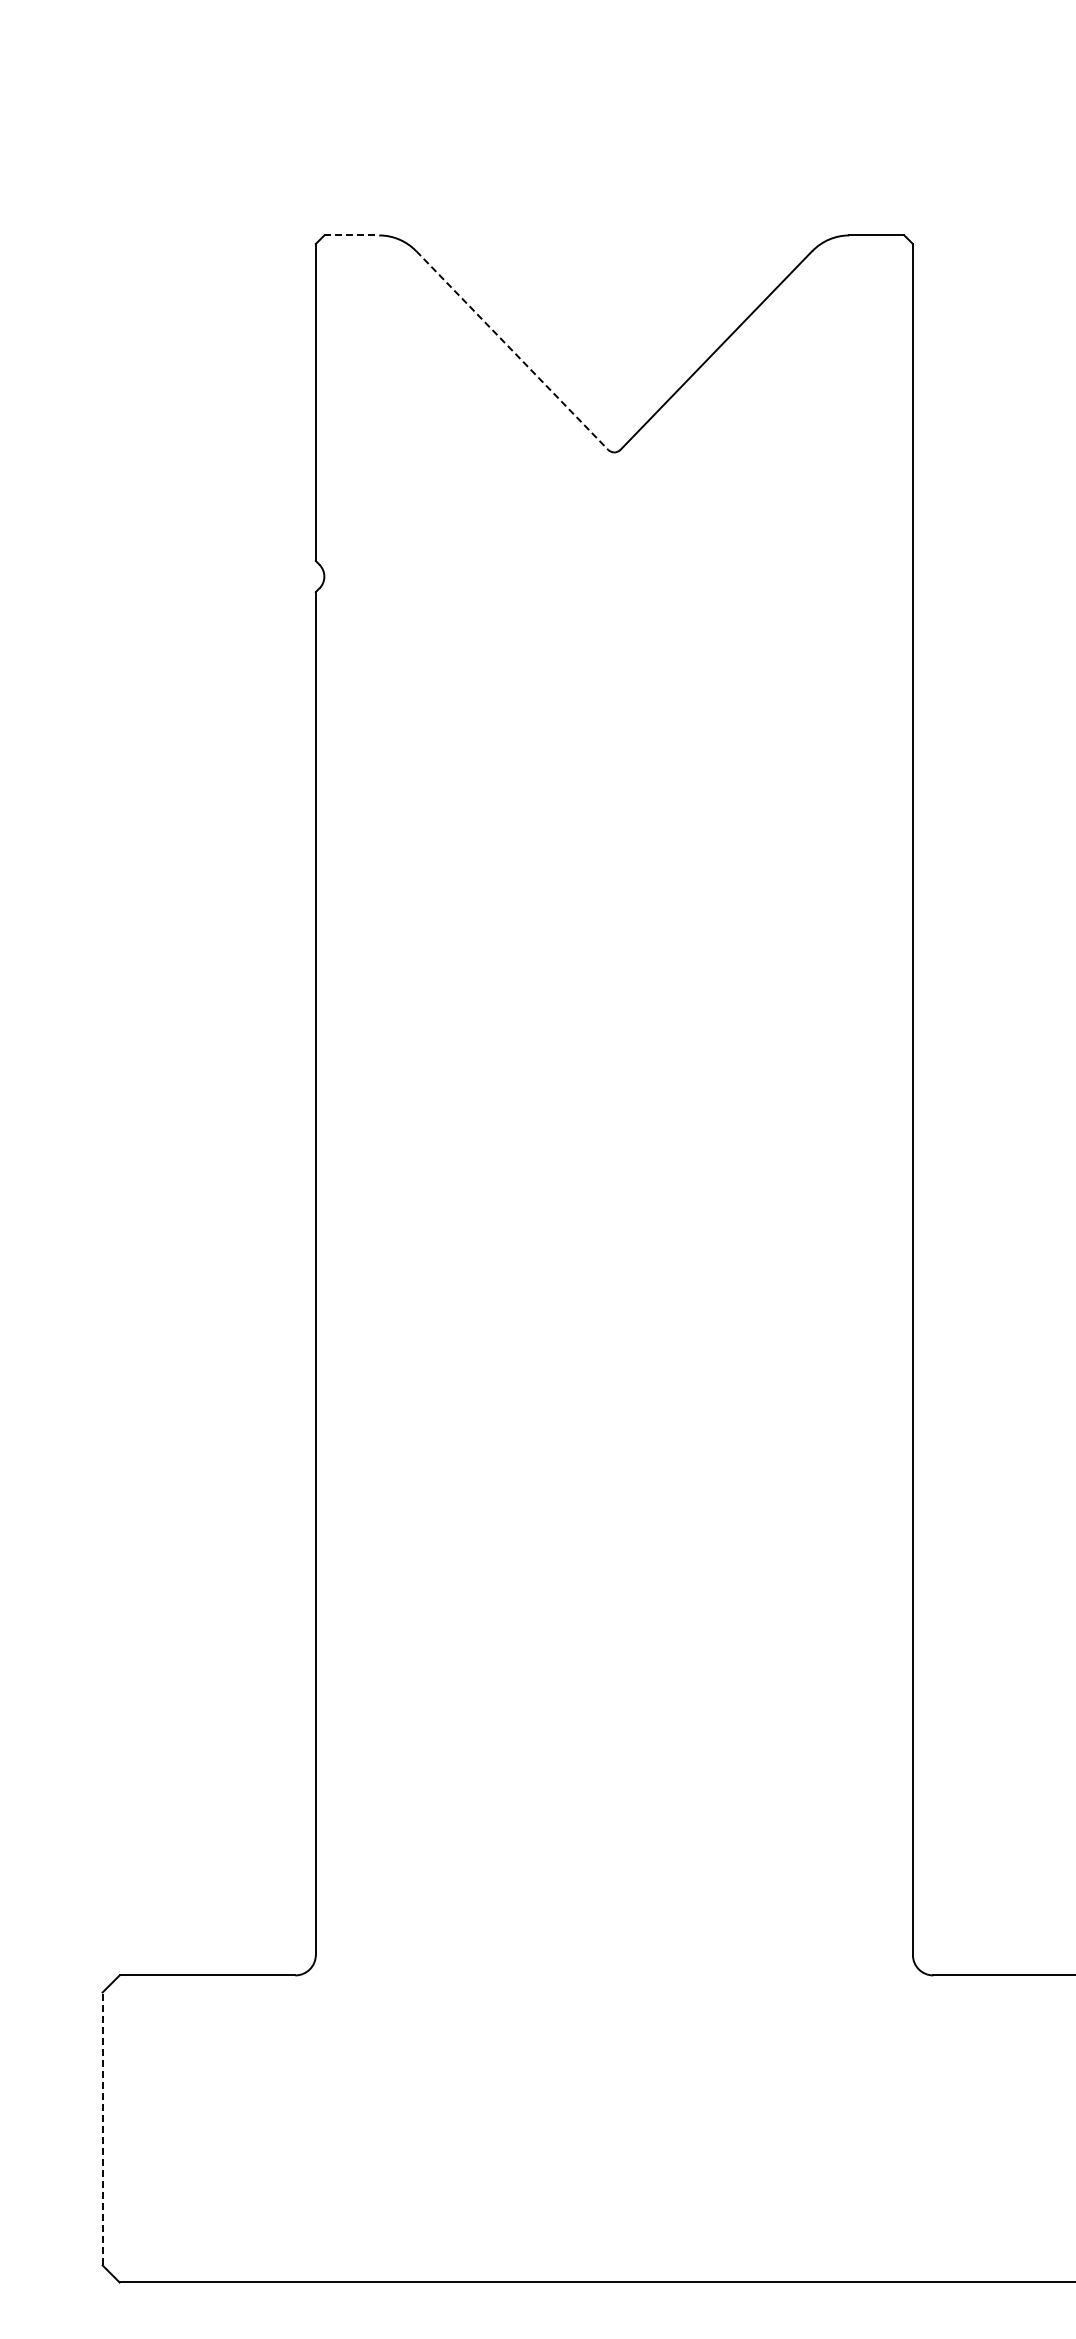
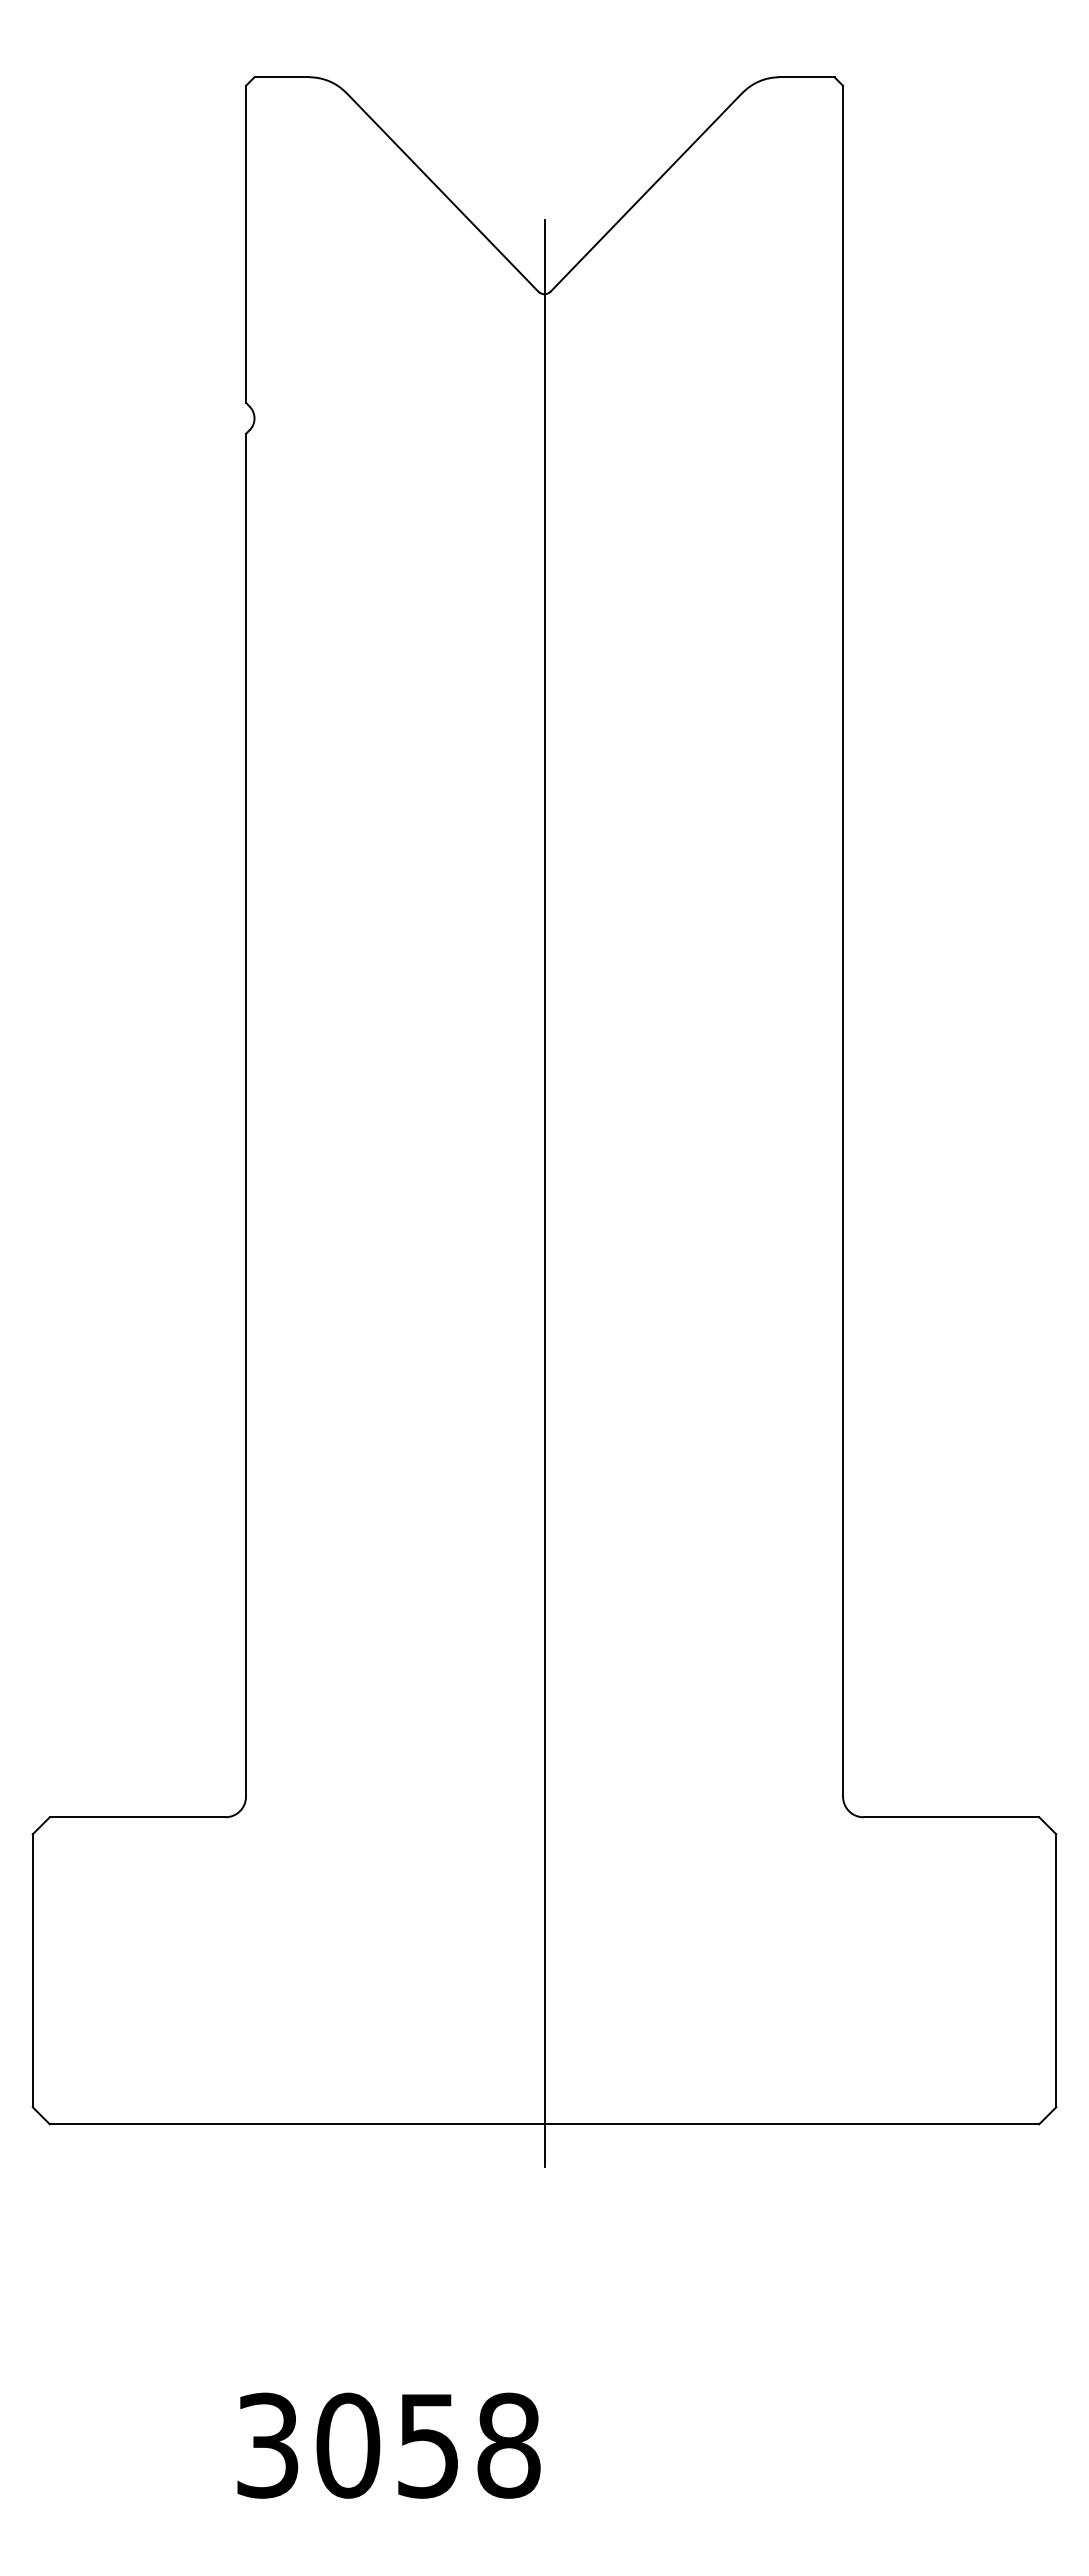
line: (352, 235) -> (282, 77), dashed -> solid
line: (512, 350) -> (442, 192), dashed -> solid
line: (614, 1350) -> (544, 1192), added
line: (102, 2128) -> (32, 1970), dashed -> solid

